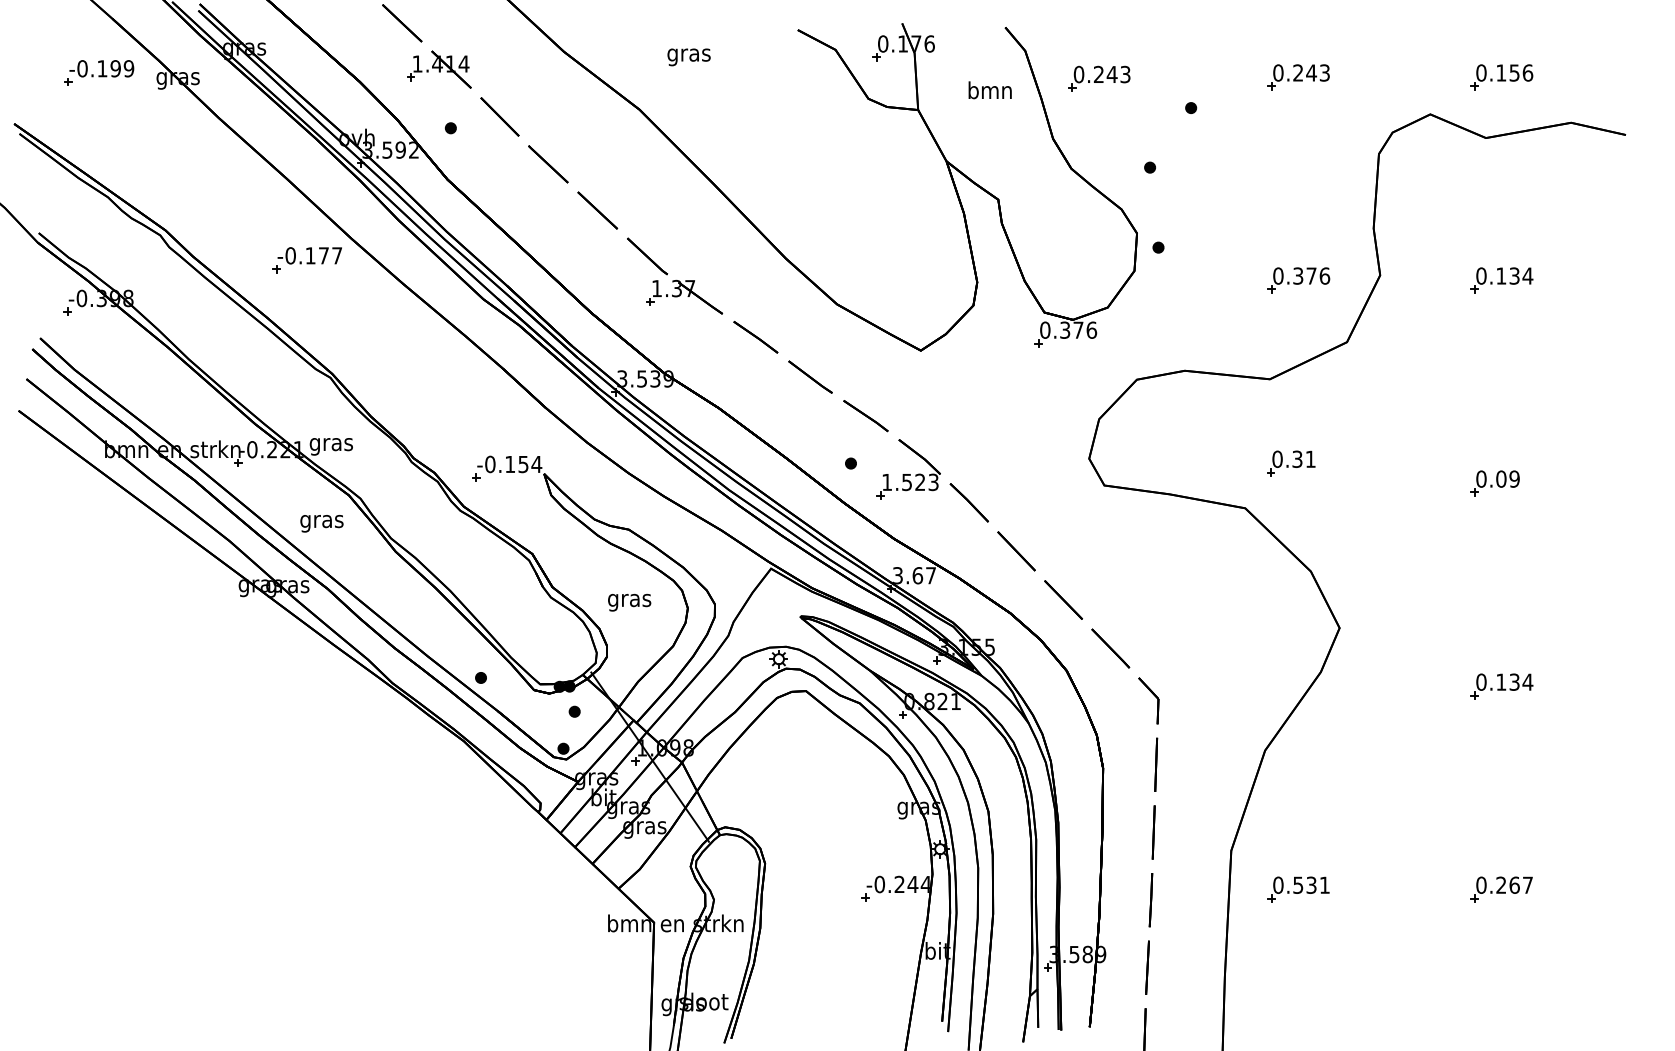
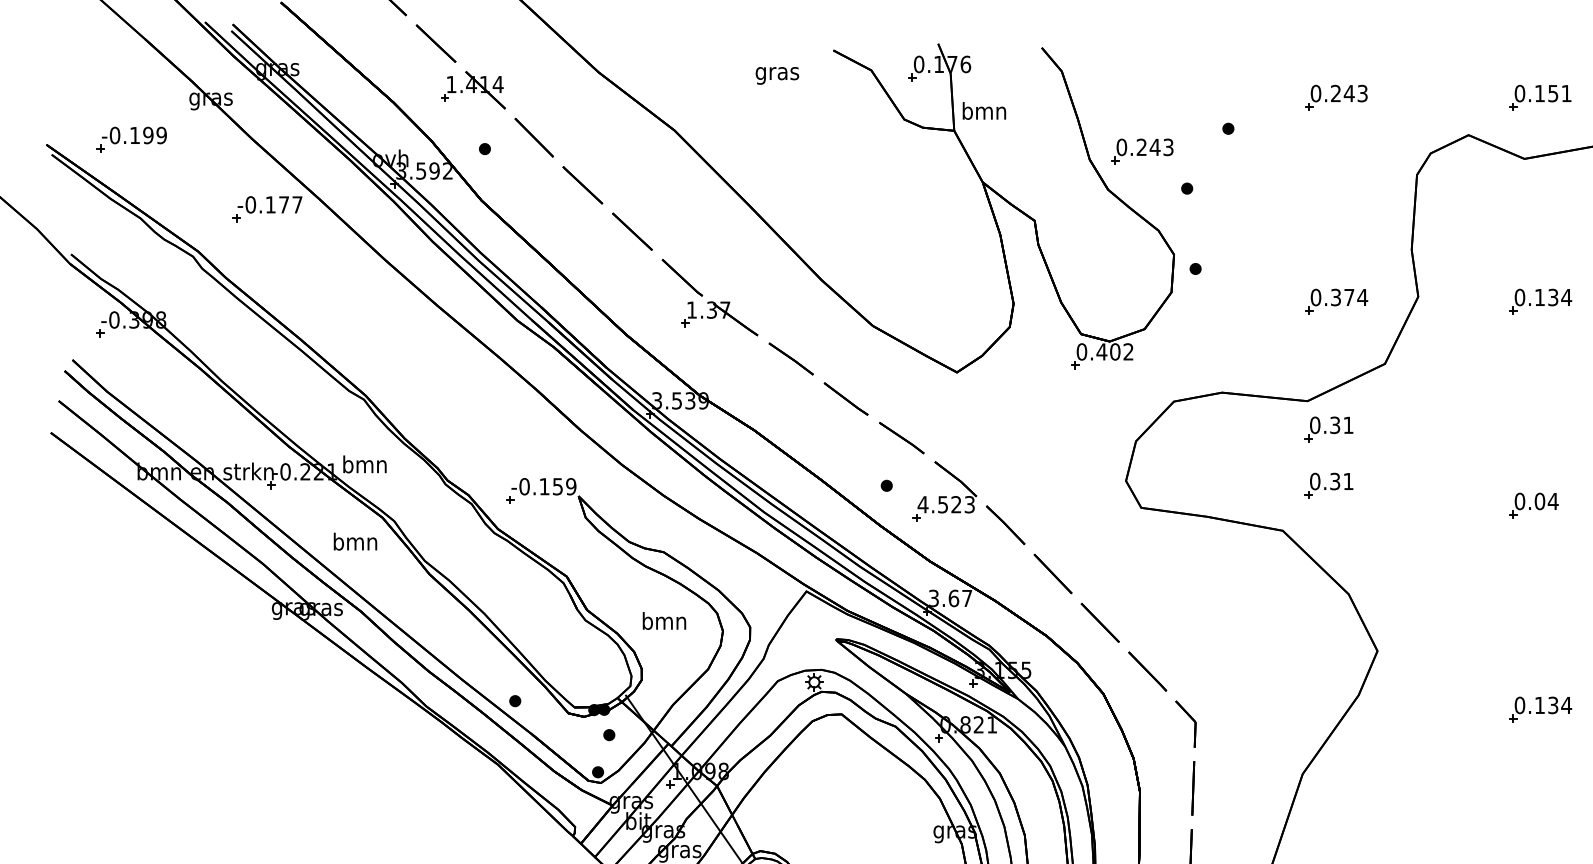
text: (688, 57) -> (776, 76), moved
part: (99, 72) -> (132, 139), moved
text: (1527, 72) -> (1566, 93), 0.156 -> 0.151
part: (1099, 78) -> (1142, 151), moved
text: (989, 90) -> (983, 111), moved
part: (306, 260) -> (266, 209), moved
text: (1324, 275) -> (1362, 296), 0.376 -> 0.374
text: (1078, 329) -> (1115, 351), 0.376 -> 0.402
part: (1291, 407) -> (1329, 429), added
text: (330, 444) -> (364, 466), gras -> bmn
text: (536, 464) -> (570, 486), -0.154 -> -0.159
text: (1514, 478) -> (1553, 500), 0.09 -> 0.04
text: (886, 482) -> (922, 504), 1.523 -> 4.523
text: (321, 521) -> (355, 544), gras -> bmn
text: (629, 600) -> (664, 623), gras -> bmn

